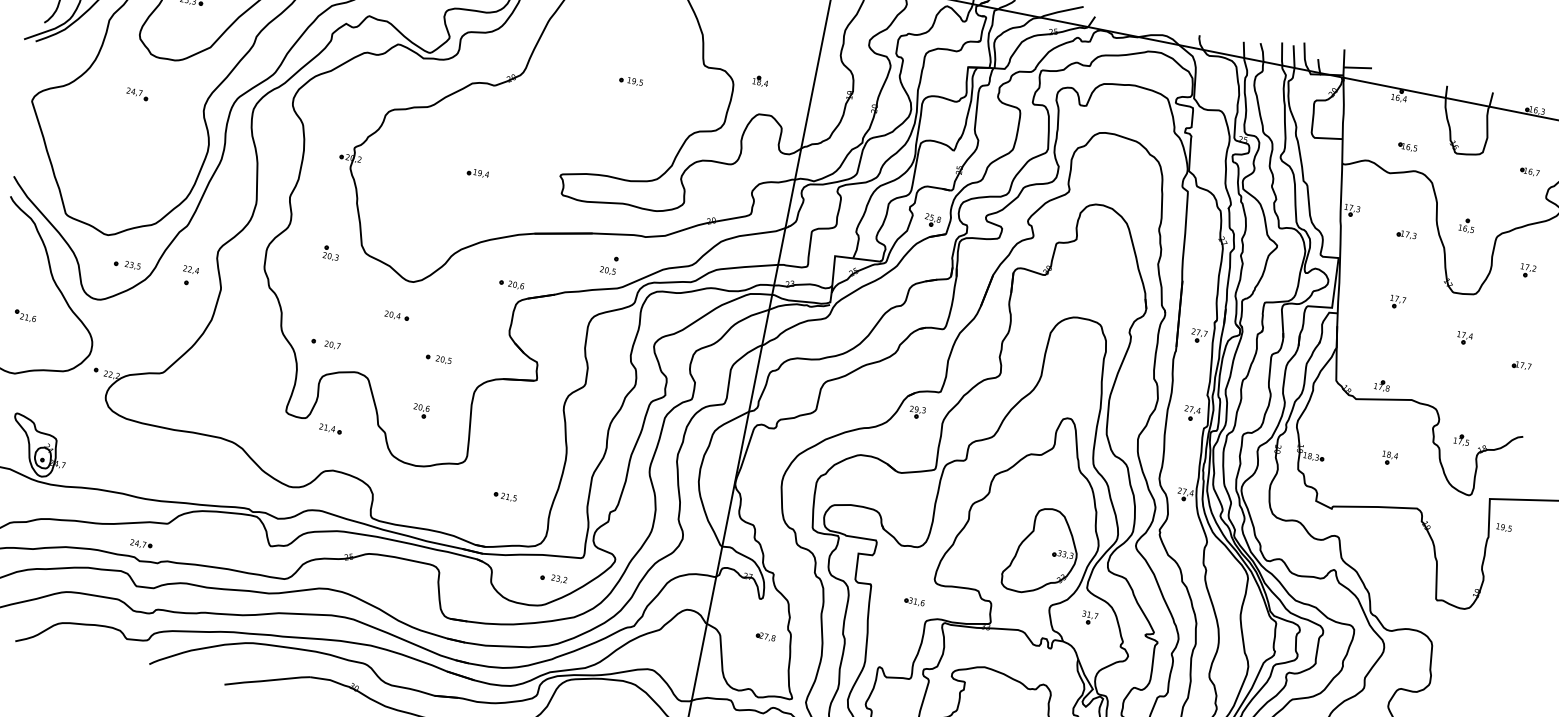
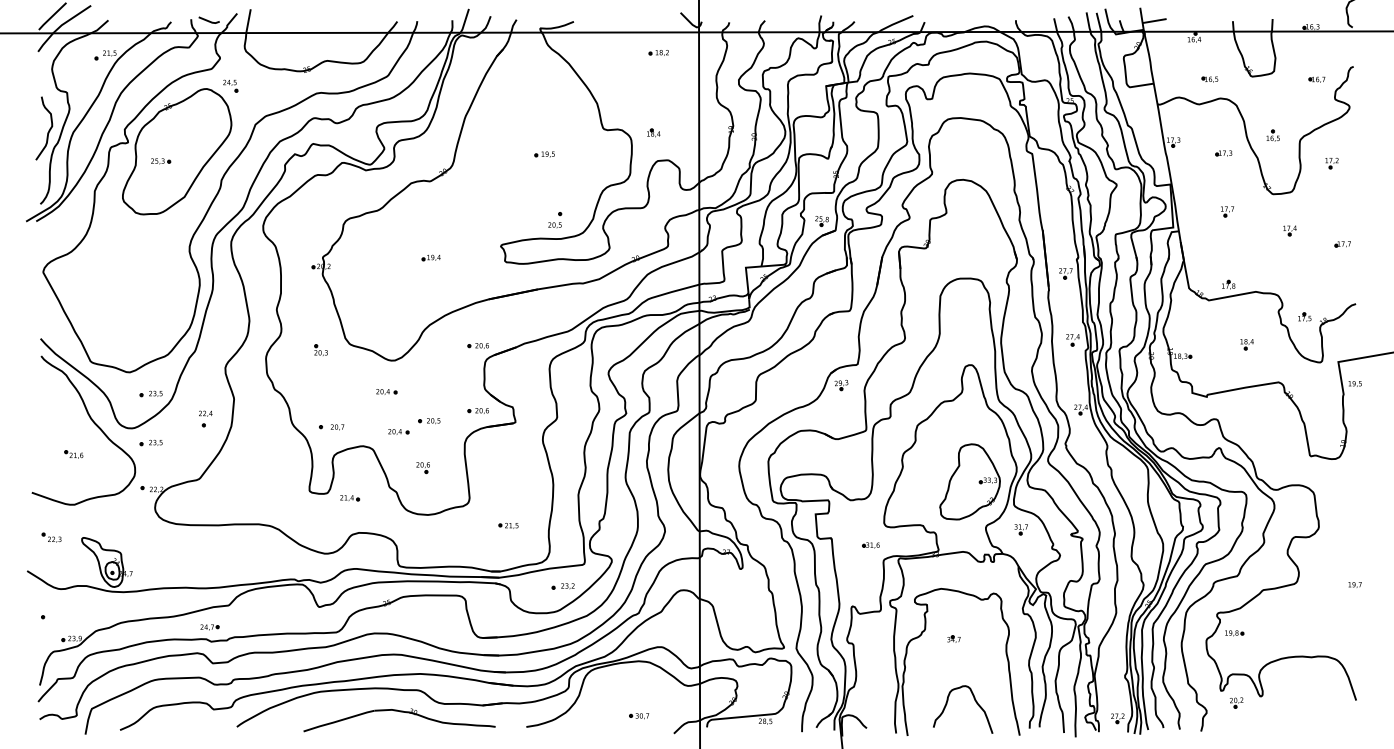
part: (137, 93) -> (130, 248), removed
part: (609, 265) -> (555, 220), moved
part: (189, 275) -> (205, 418), moved
part: (115, 319) -> (150, 442), added
part: (496, 357) -> (477, 410), added
part: (401, 363) -> (398, 431), added
part: (764, 637) -> (750, 600), removed

